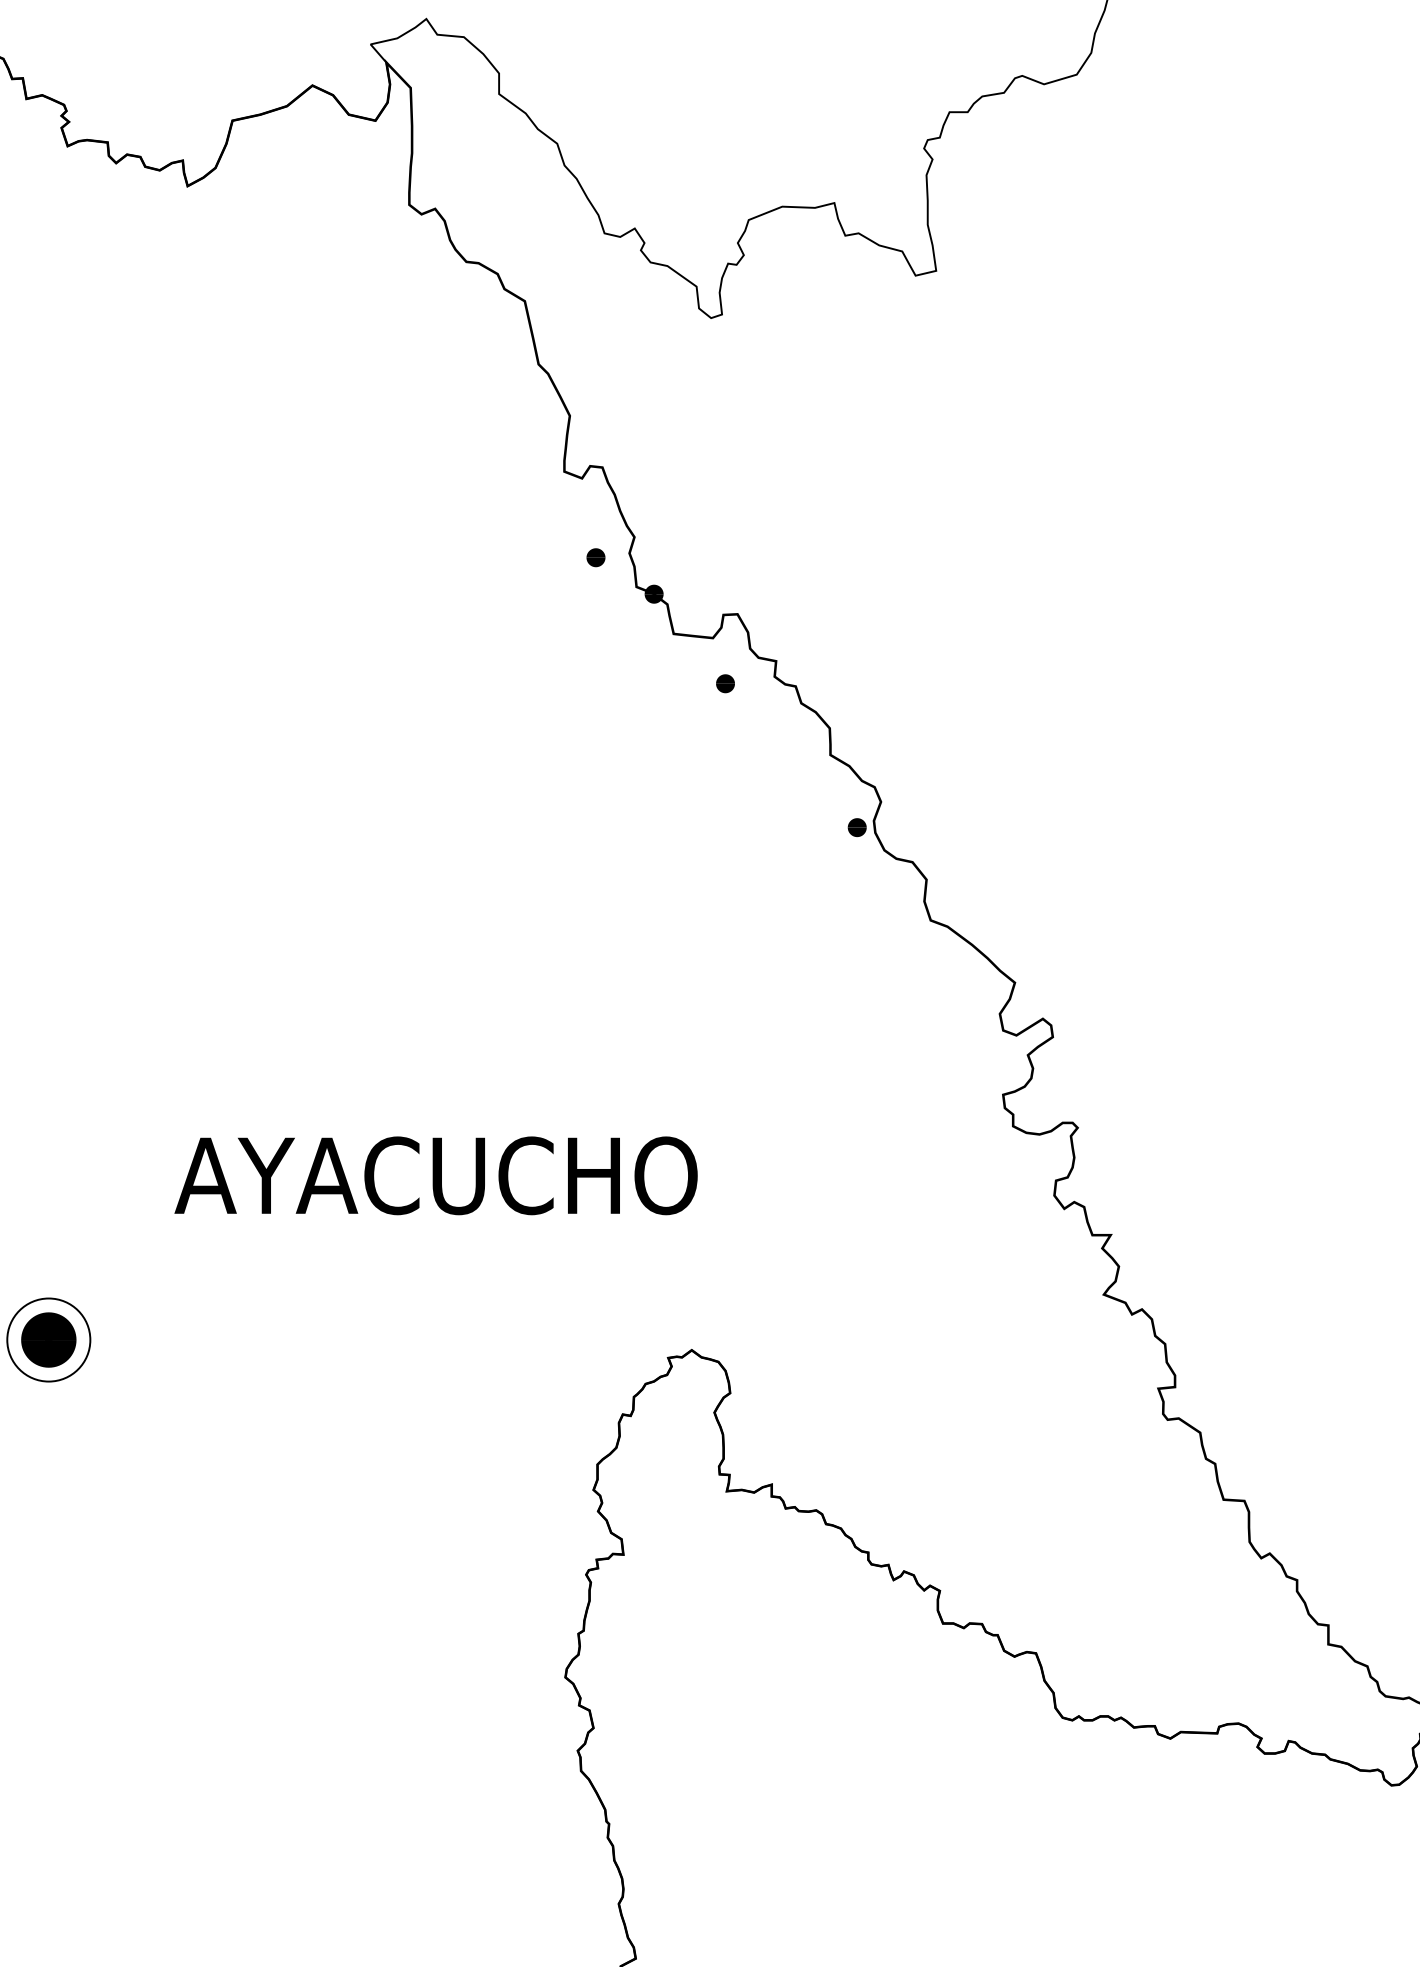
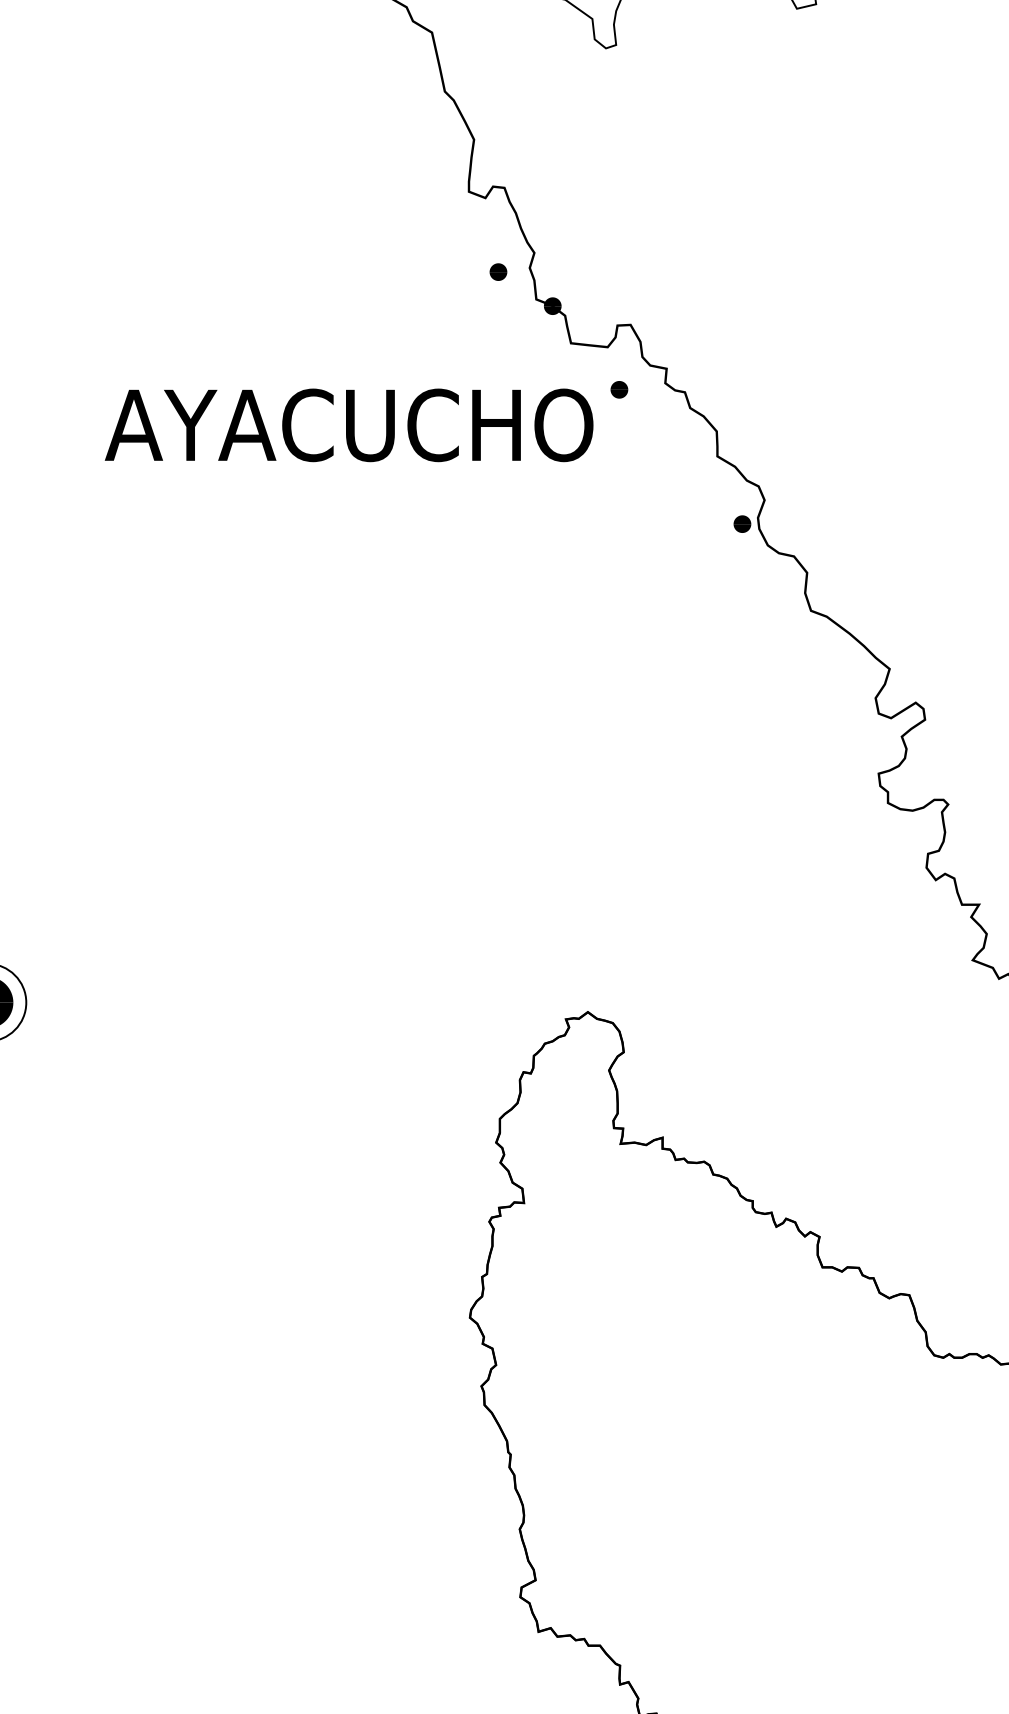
text: (435, 1175) -> (348, 425), moved

